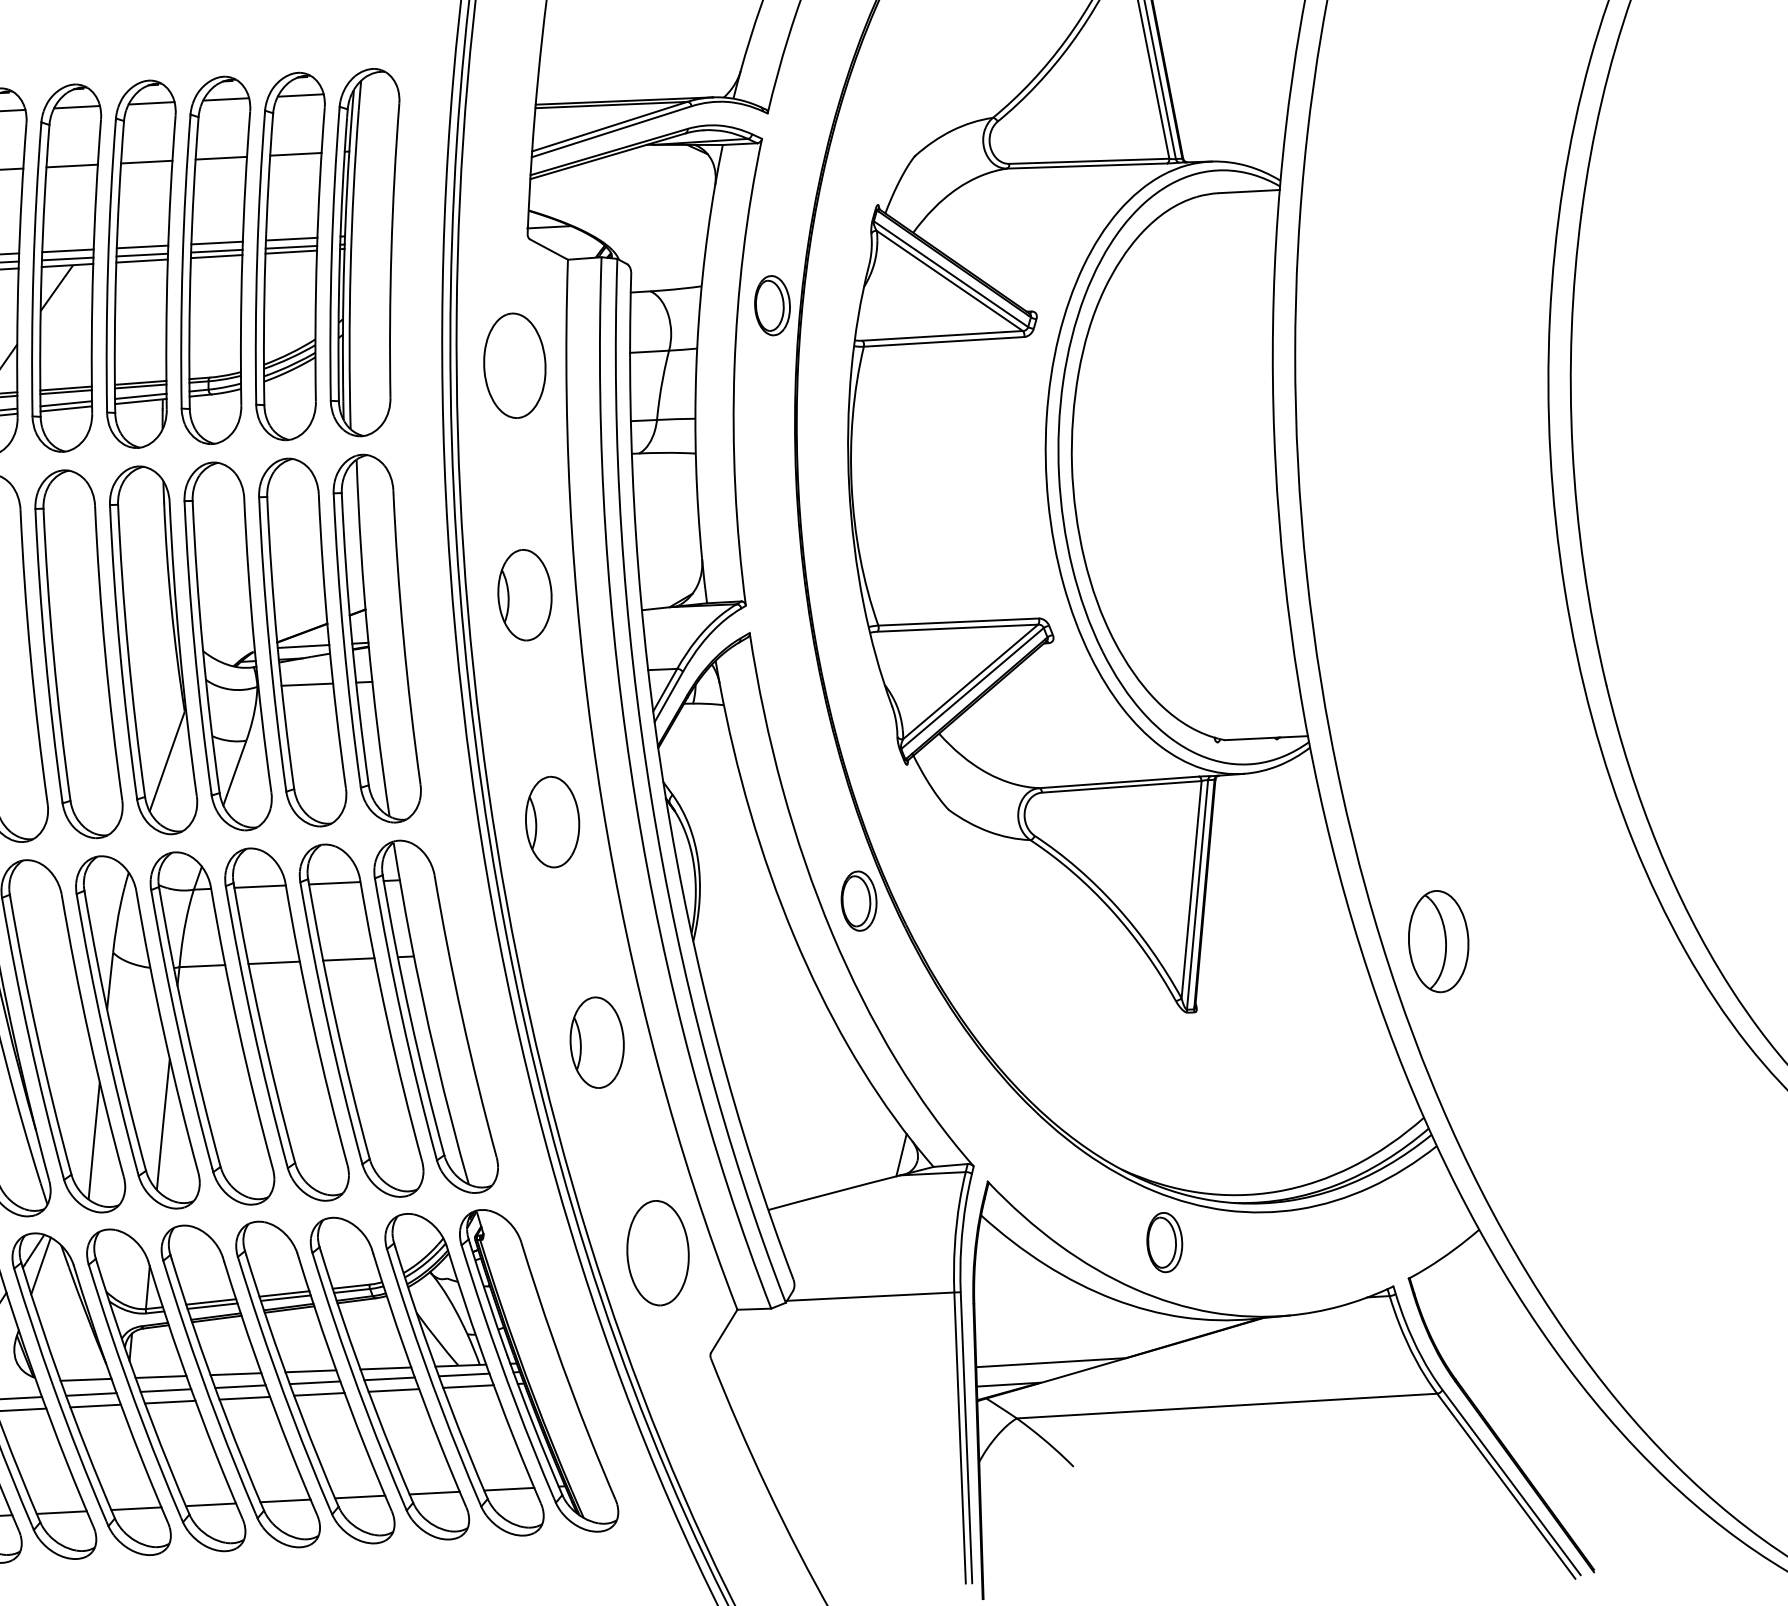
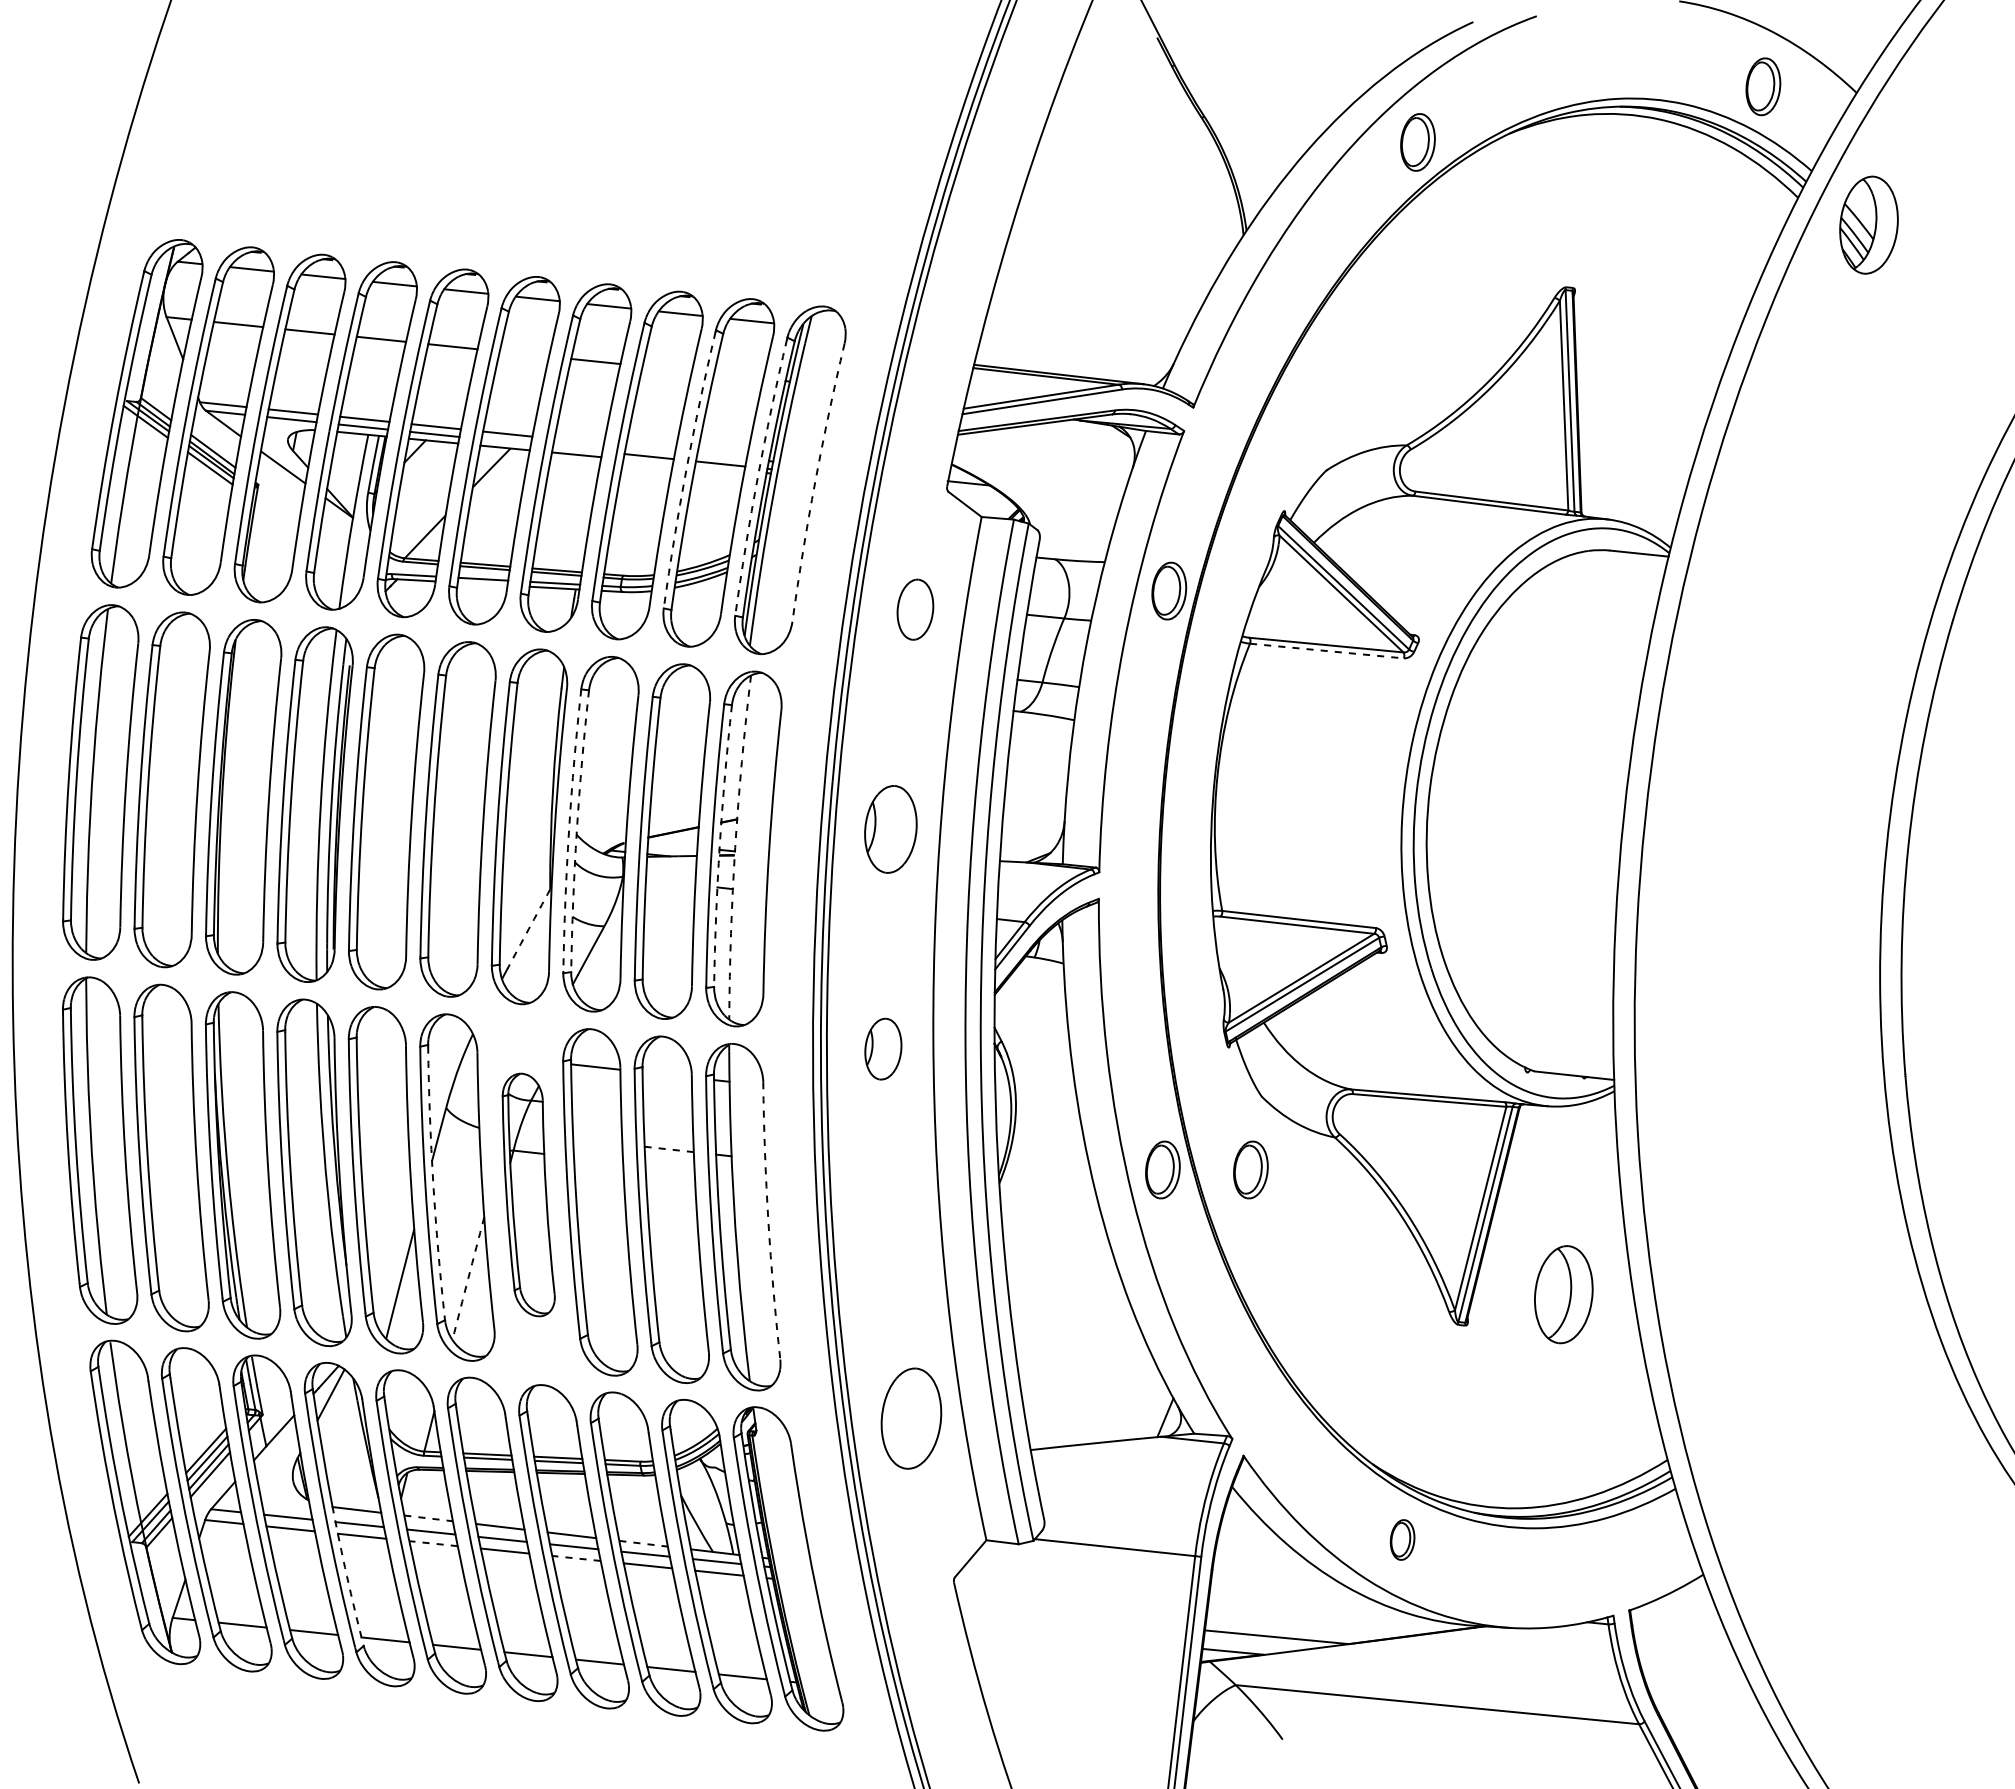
line: (295, 153) -> (738, 375), removed
line: (220, 157) -> (666, 368), removed
line: (72, 165) -> (524, 353), removed
line: (290, 238) -> (721, 455), removed
line: (216, 242) -> (650, 448), removed
line: (141, 247) -> (578, 441), removed
arc: (391, 251) -> (815, 482), solid -> dashed
line: (290, 252) -> (719, 468), removed
line: (141, 254) -> (577, 448), removed
arc: (331, 254) -> (757, 476), solid -> dashed
line: (215, 256) -> (647, 461), removed
line: (66, 258) -> (505, 441), removed
arc: (257, 258) -> (686, 469), solid -> dashed
line: (944, 342) -> (1327, 651), solid -> dashed
part: (514, 365) -> (915, 609), size x0.6
line: (65, 408) -> (481, 583), removed
arc: (368, 638) -> (735, 847), solid -> dashed
arc: (351, 639) -> (719, 845), solid -> dashed
line: (303, 645) -> (672, 844), removed
arc: (195, 647) -> (569, 830), solid -> dashed
arc: (202, 647) -> (576, 831), solid -> dashed
line: (307, 684) -> (670, 881), removed
arc: (168, 756) -> (528, 929), solid -> dashed
part: (552, 821) -> (883, 1048), size x0.7
line: (333, 882) -> (666, 1074), removed
part: (948, 886) -> (1250, 1169), added
part: (1438, 941) -> (1563, 1294), moved
line: (349, 959) -> (669, 1149), solid -> dashed
line: (273, 962) -> (597, 1141), removed
arc: (462, 1017) -> (768, 1221), solid -> dashed
part: (211, 1028) -> (528, 1194), size x0.7
arc: (112, 1032) -> (433, 1183), solid -> dashed
part: (596, 1042) -> (892, 1265), removed
arc: (163, 1124) -> (468, 1278), solid -> dashed
part: (1164, 1242) -> (1402, 1539), size x0.7
part: (658, 1252) -> (911, 1418), moved
line: (386, 1368) -> (644, 1543), solid -> dashed
line: (161, 1376) -> (429, 1518), solid -> dashed
line: (318, 1394) -> (575, 1558), solid -> dashed
line: (170, 1402) -> (433, 1543), solid -> dashed
arc: (87, 1449) -> (347, 1576), solid -> dashed

